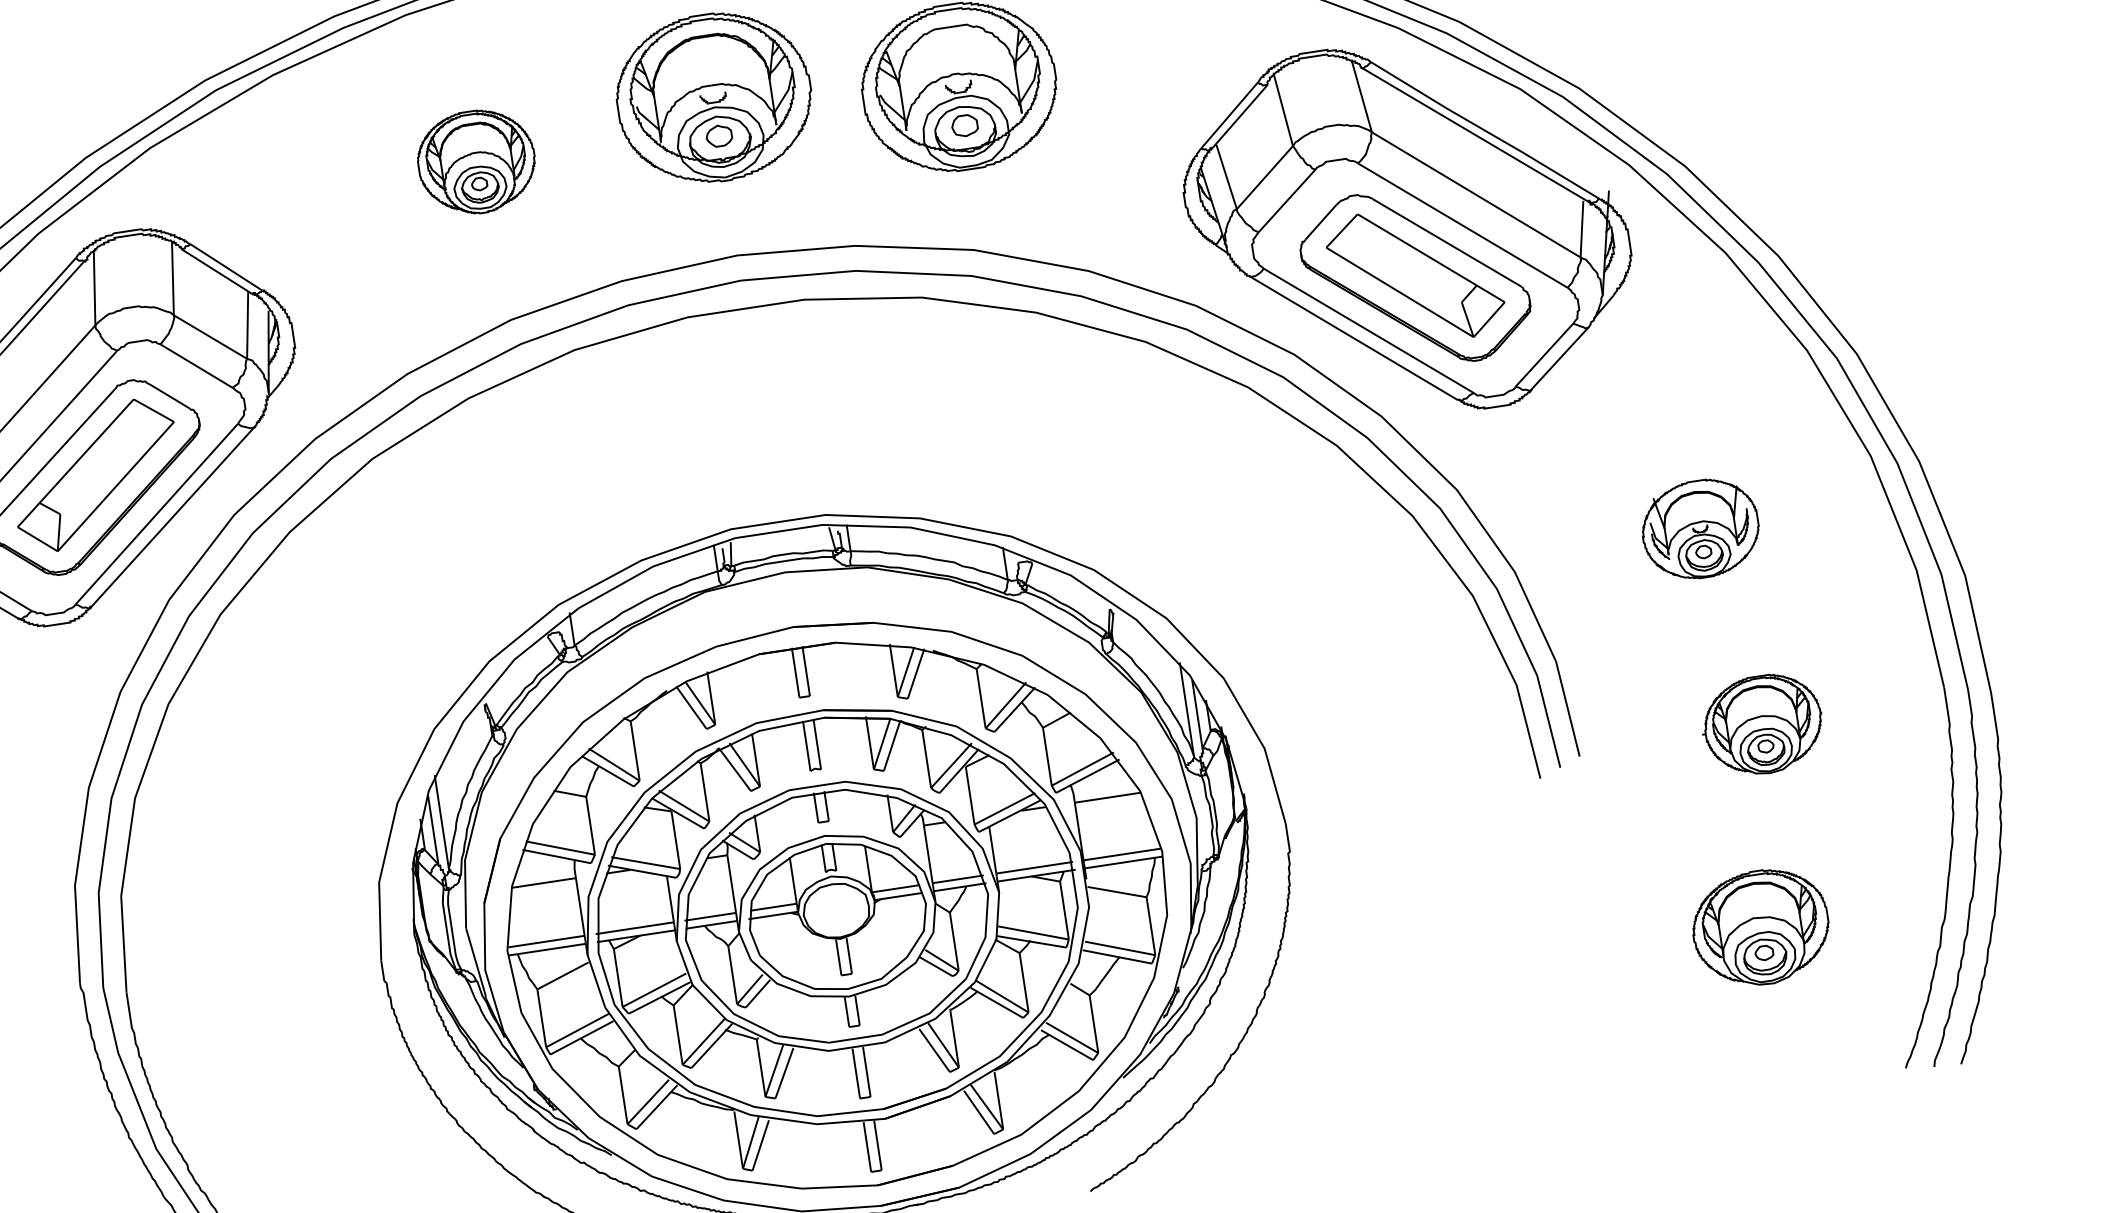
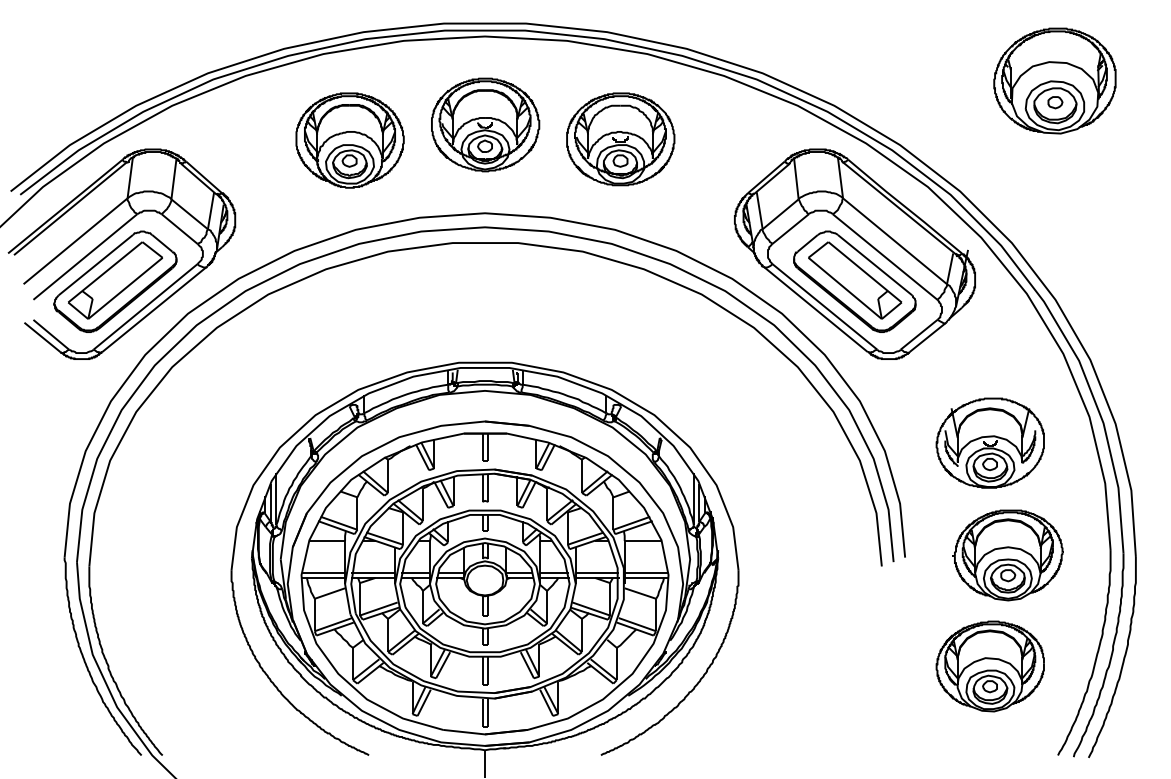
part: (475, 162) -> (349, 140), size x1.67
part: (1699, 528) -> (989, 442), size x1.67
part: (1761, 725) -> (1007, 555), size x1.67
part: (1759, 928) -> (989, 666), size x1.43

